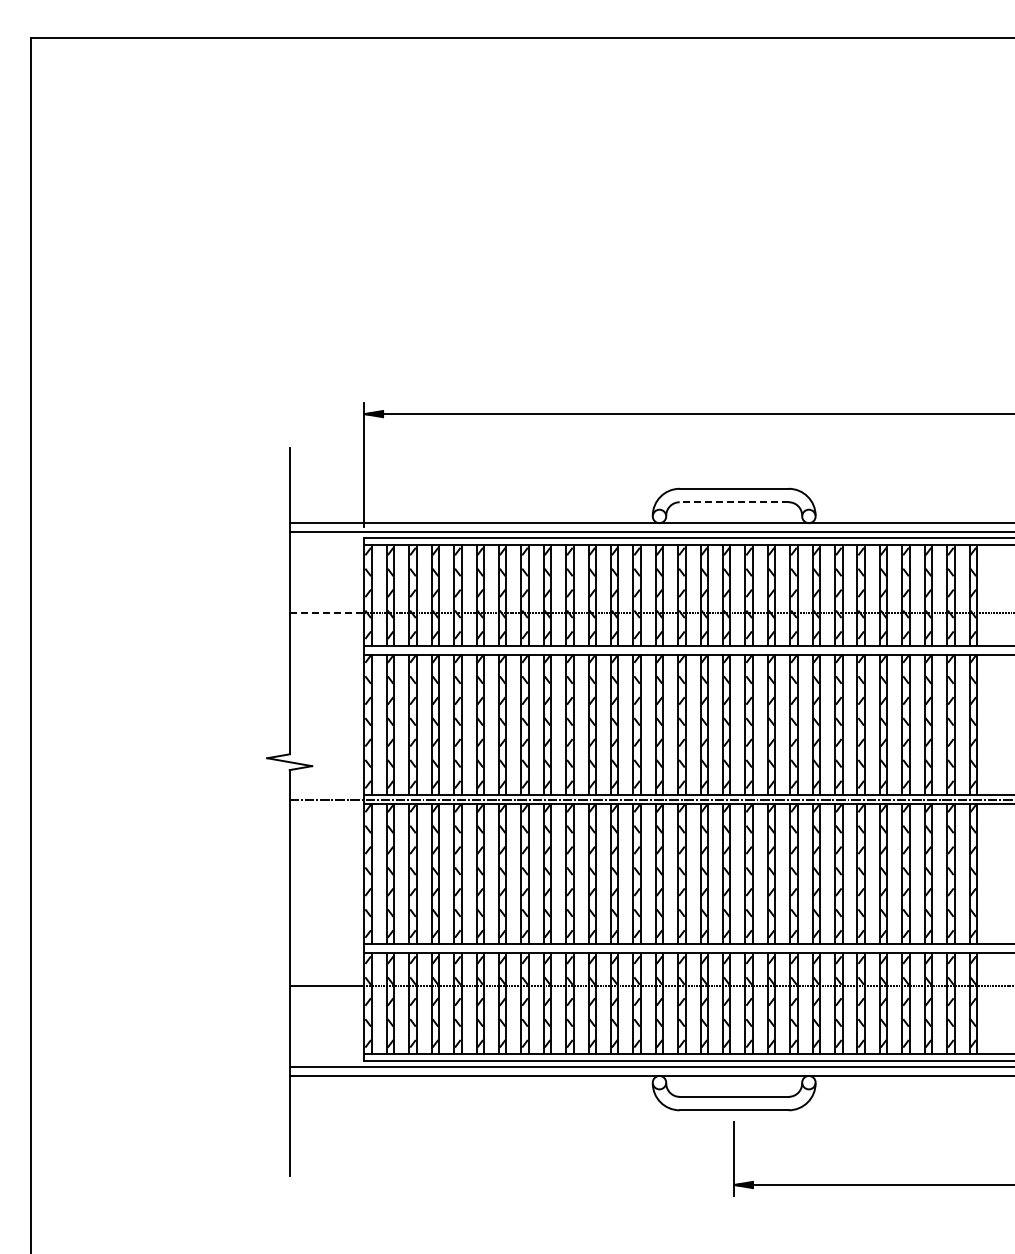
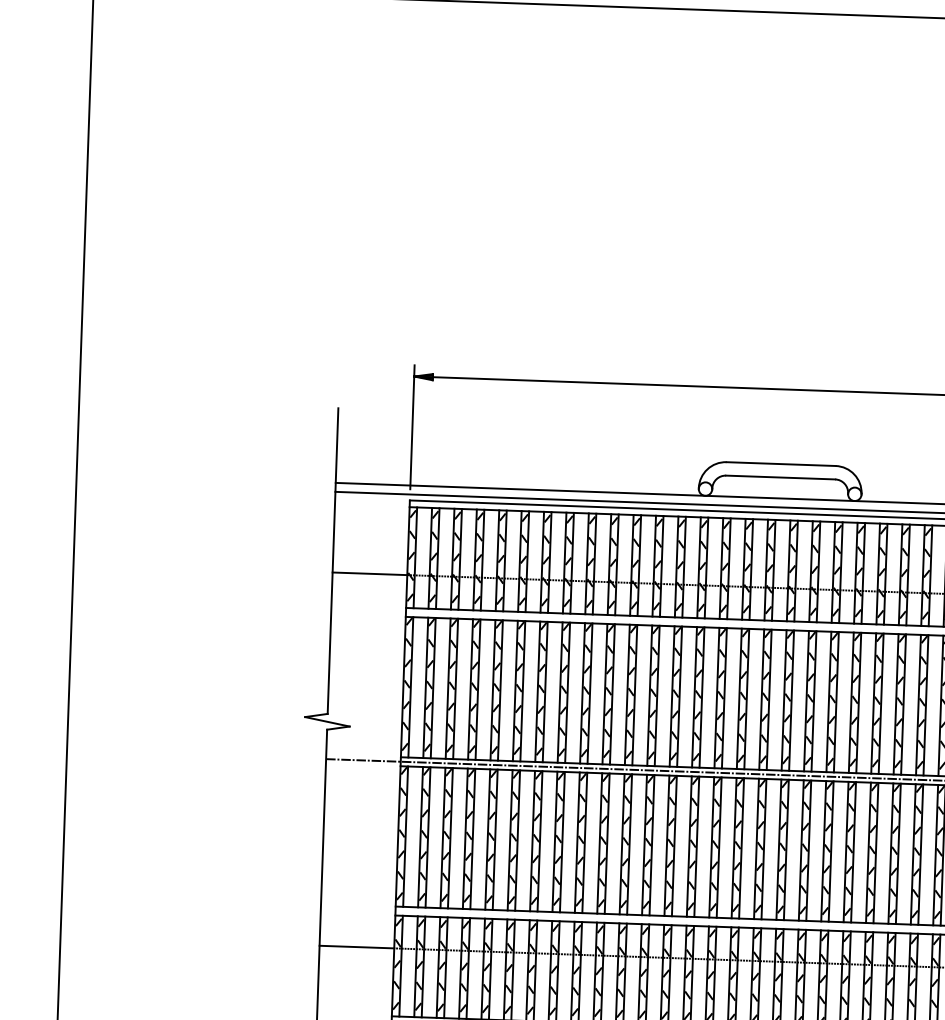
line: (734, 502) -> (780, 477), dashed -> solid
line: (327, 612) -> (370, 573), dashed -> solid

